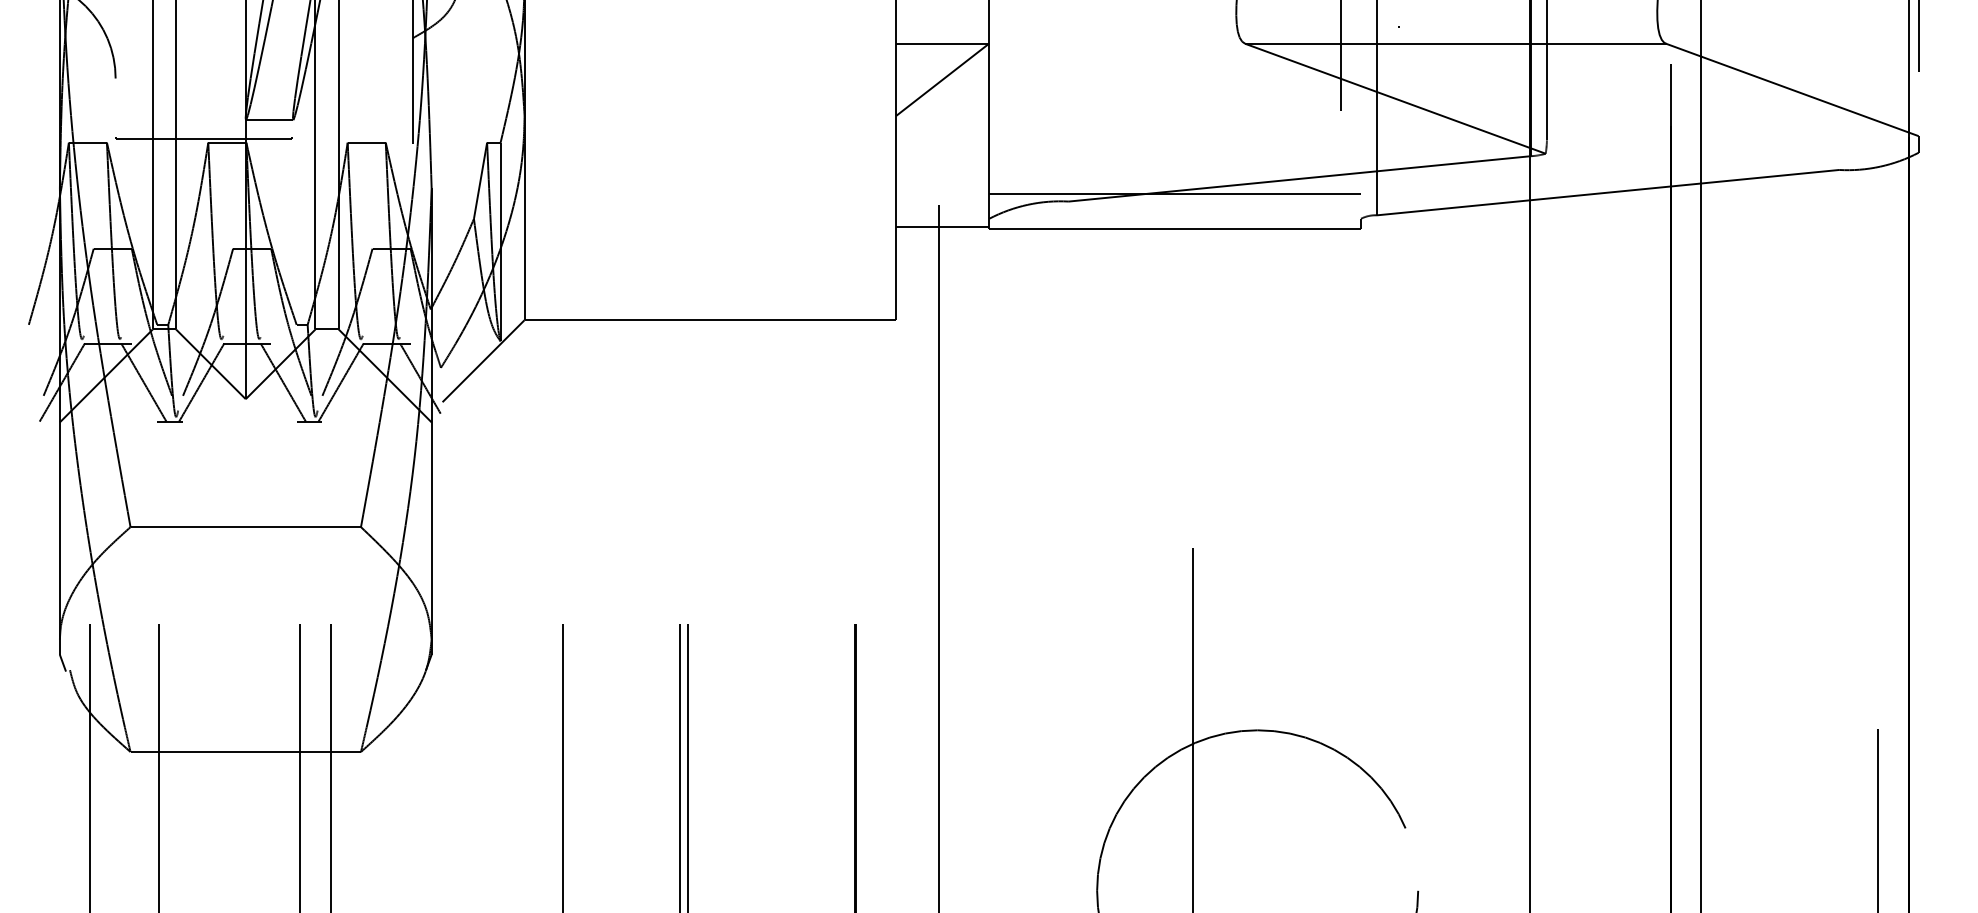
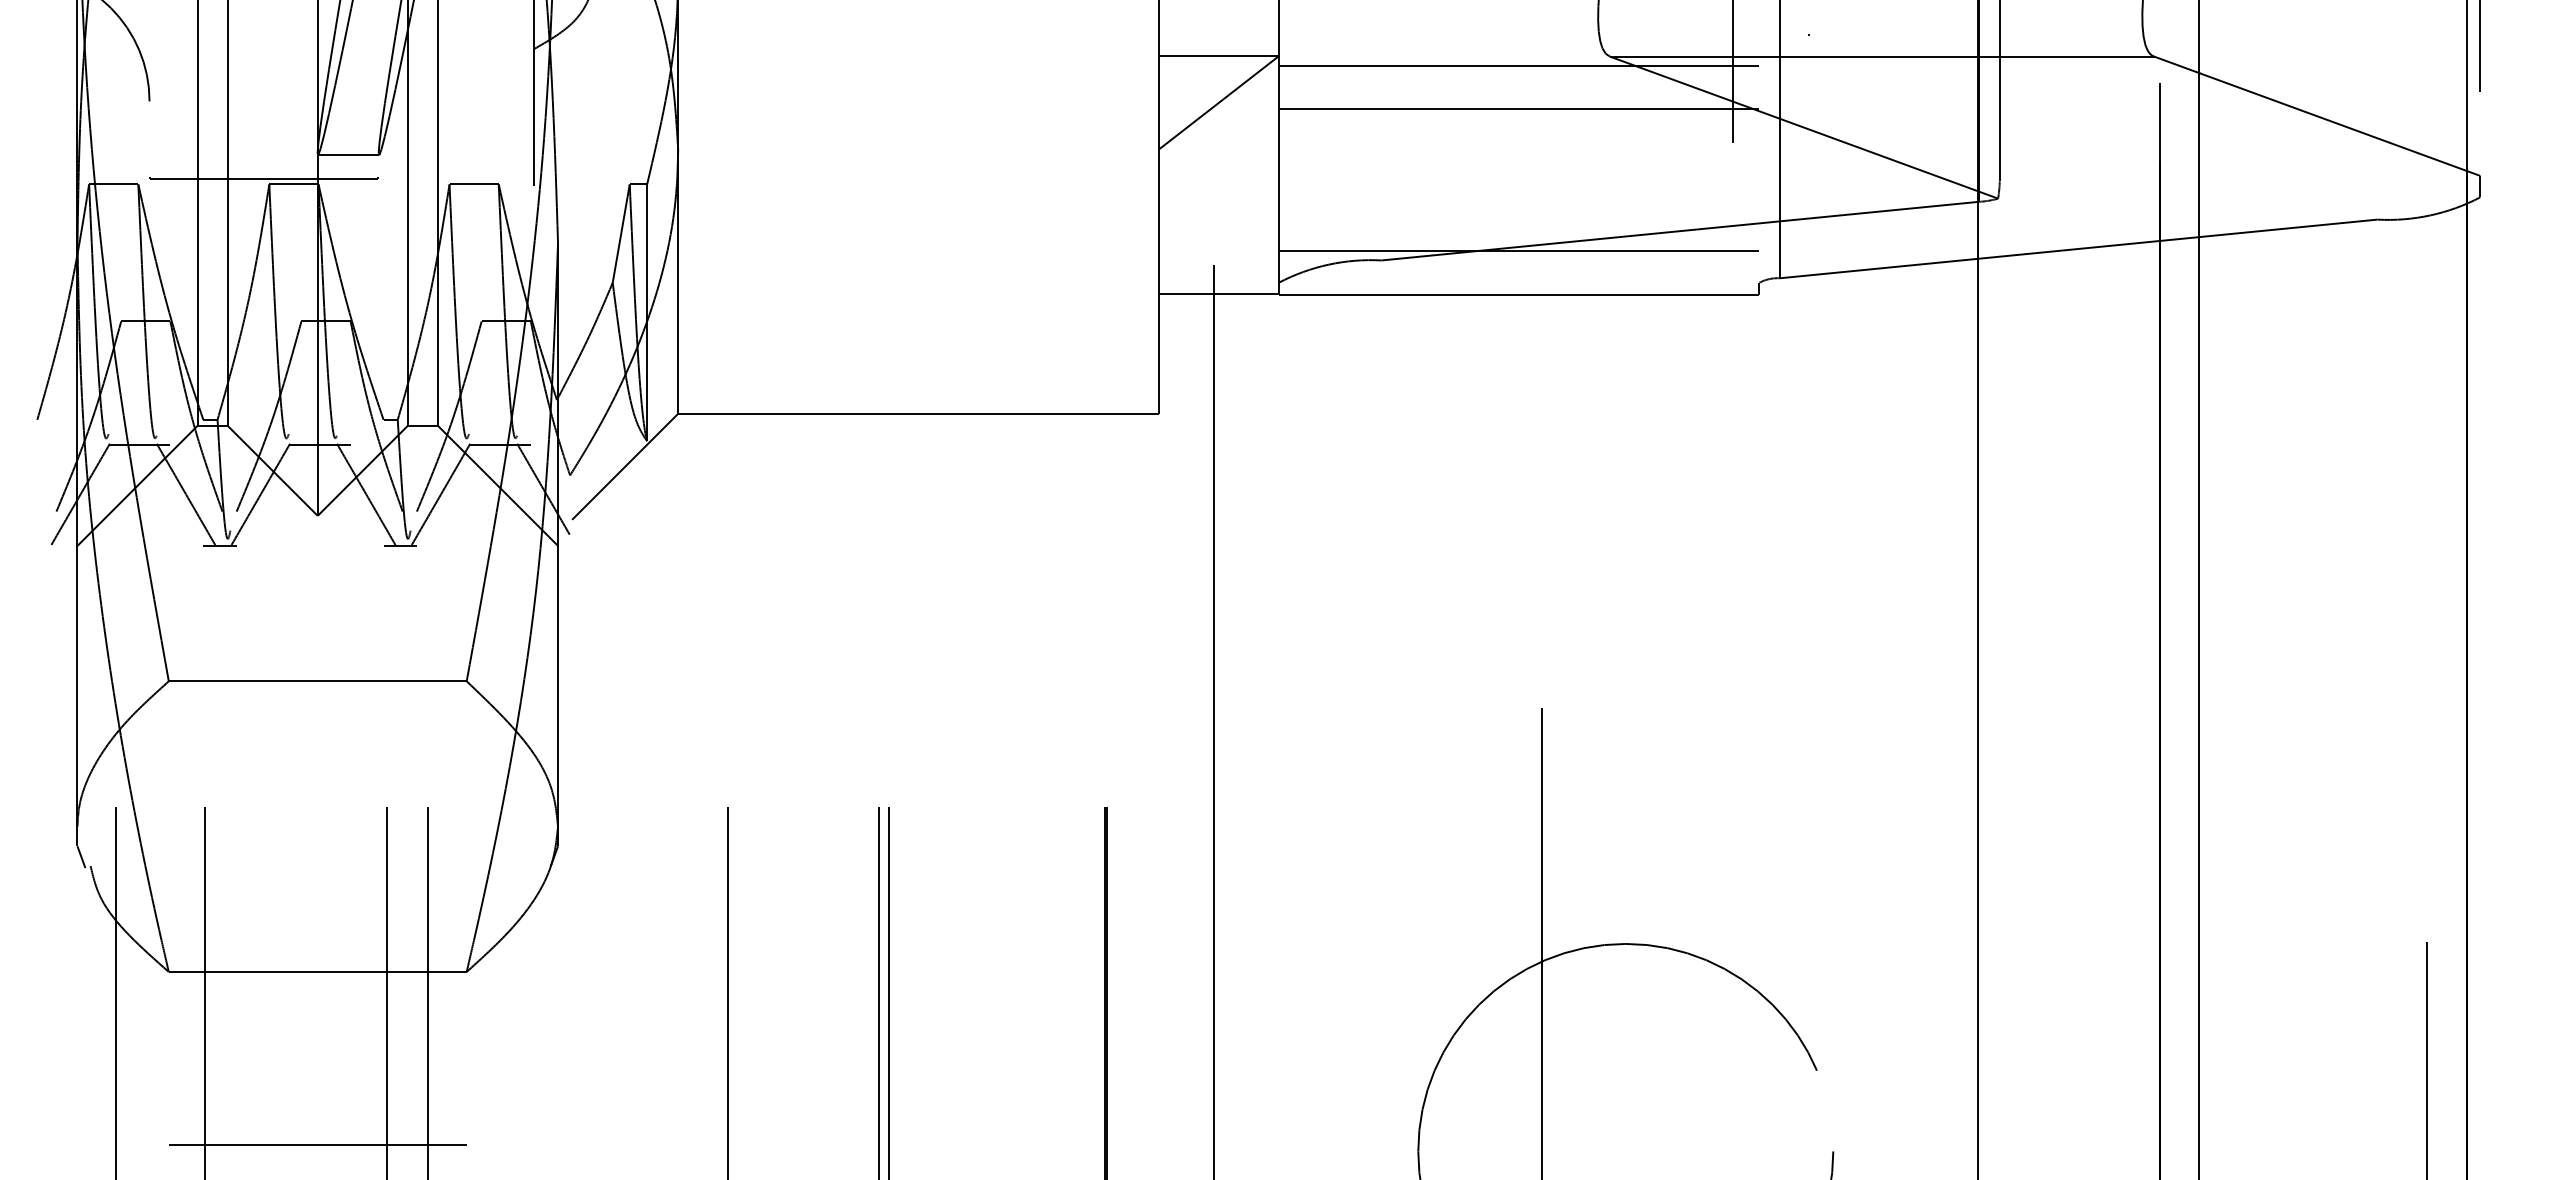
line: (1174, 50) -> (1518, 65), added
line: (1174, 84) -> (1518, 108), added
line: (245, 885) -> (317, 1144), added

